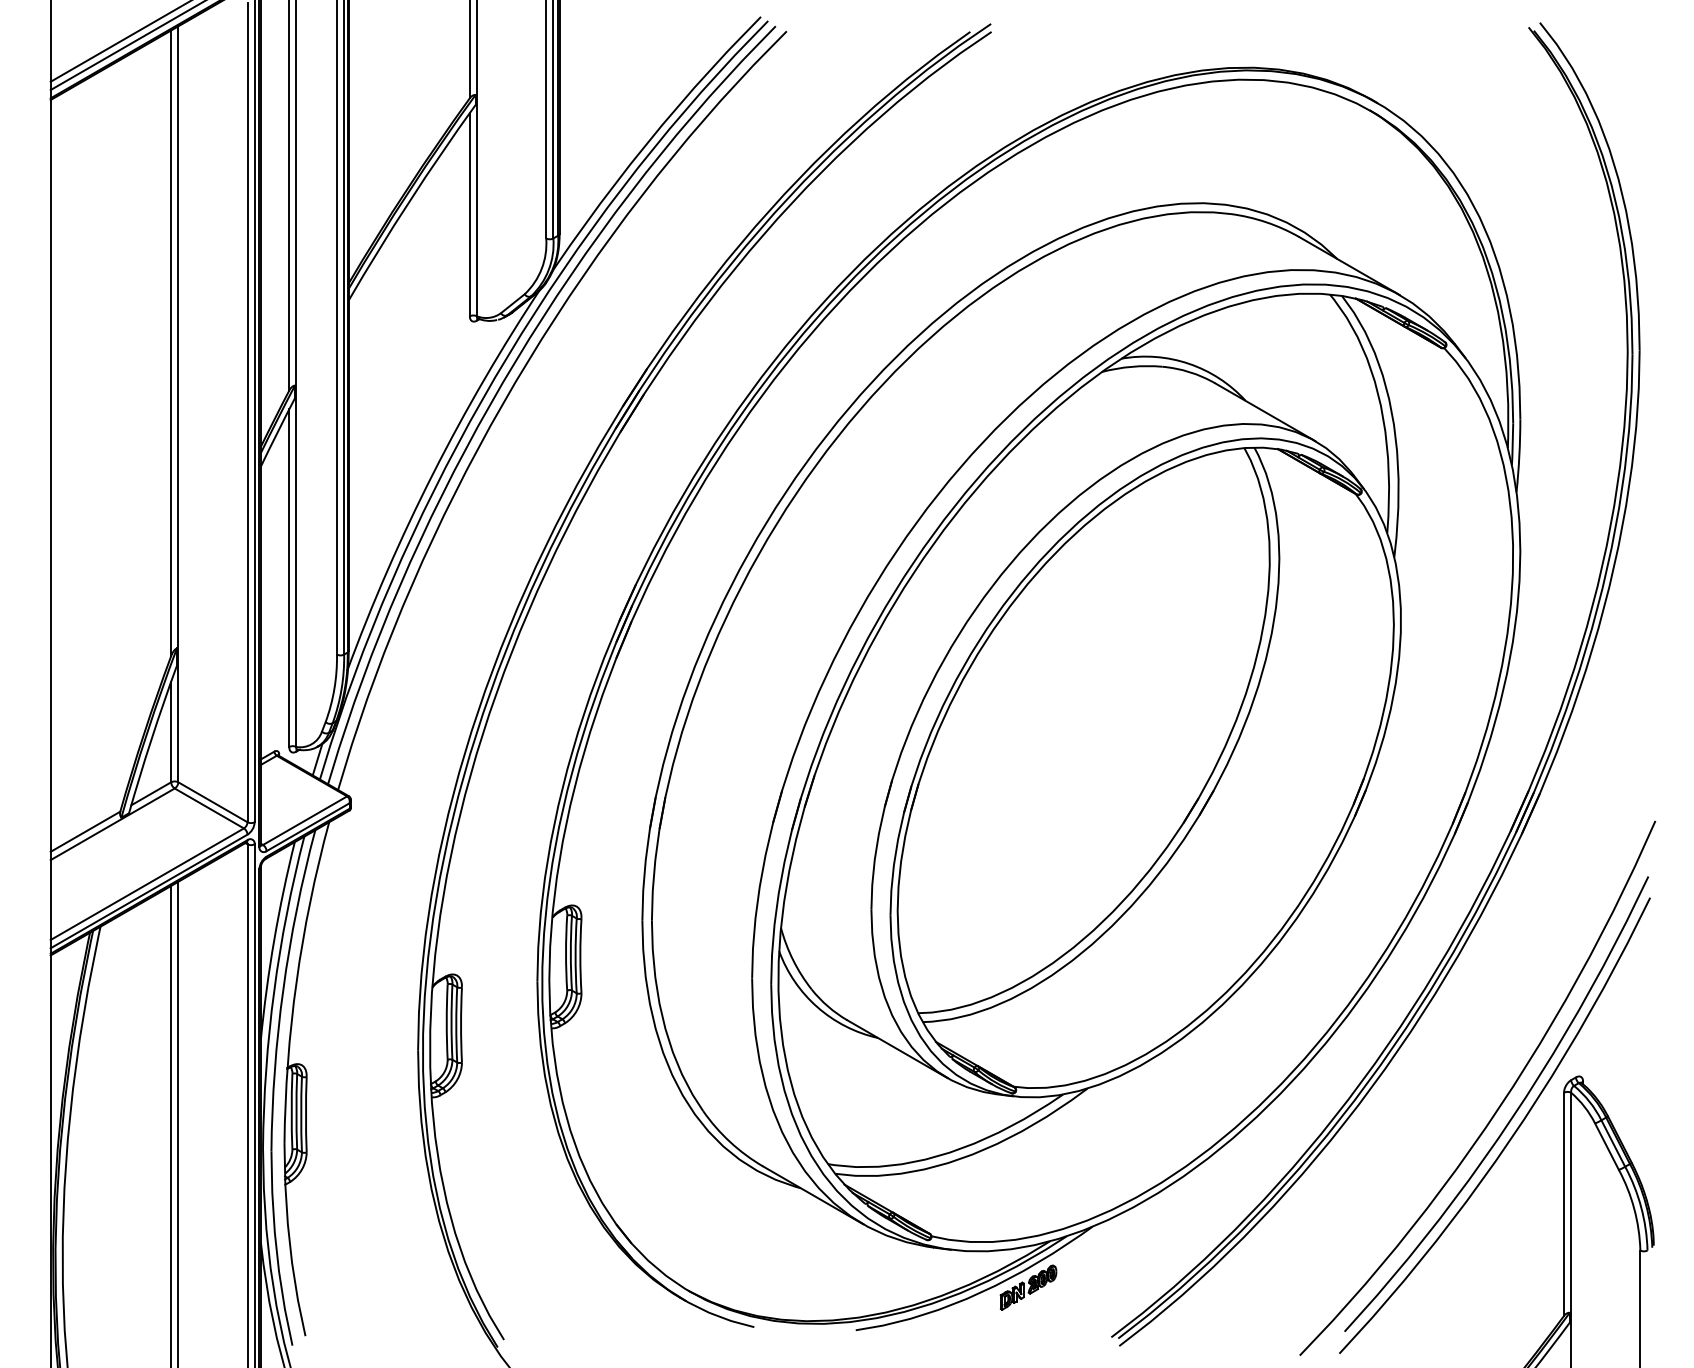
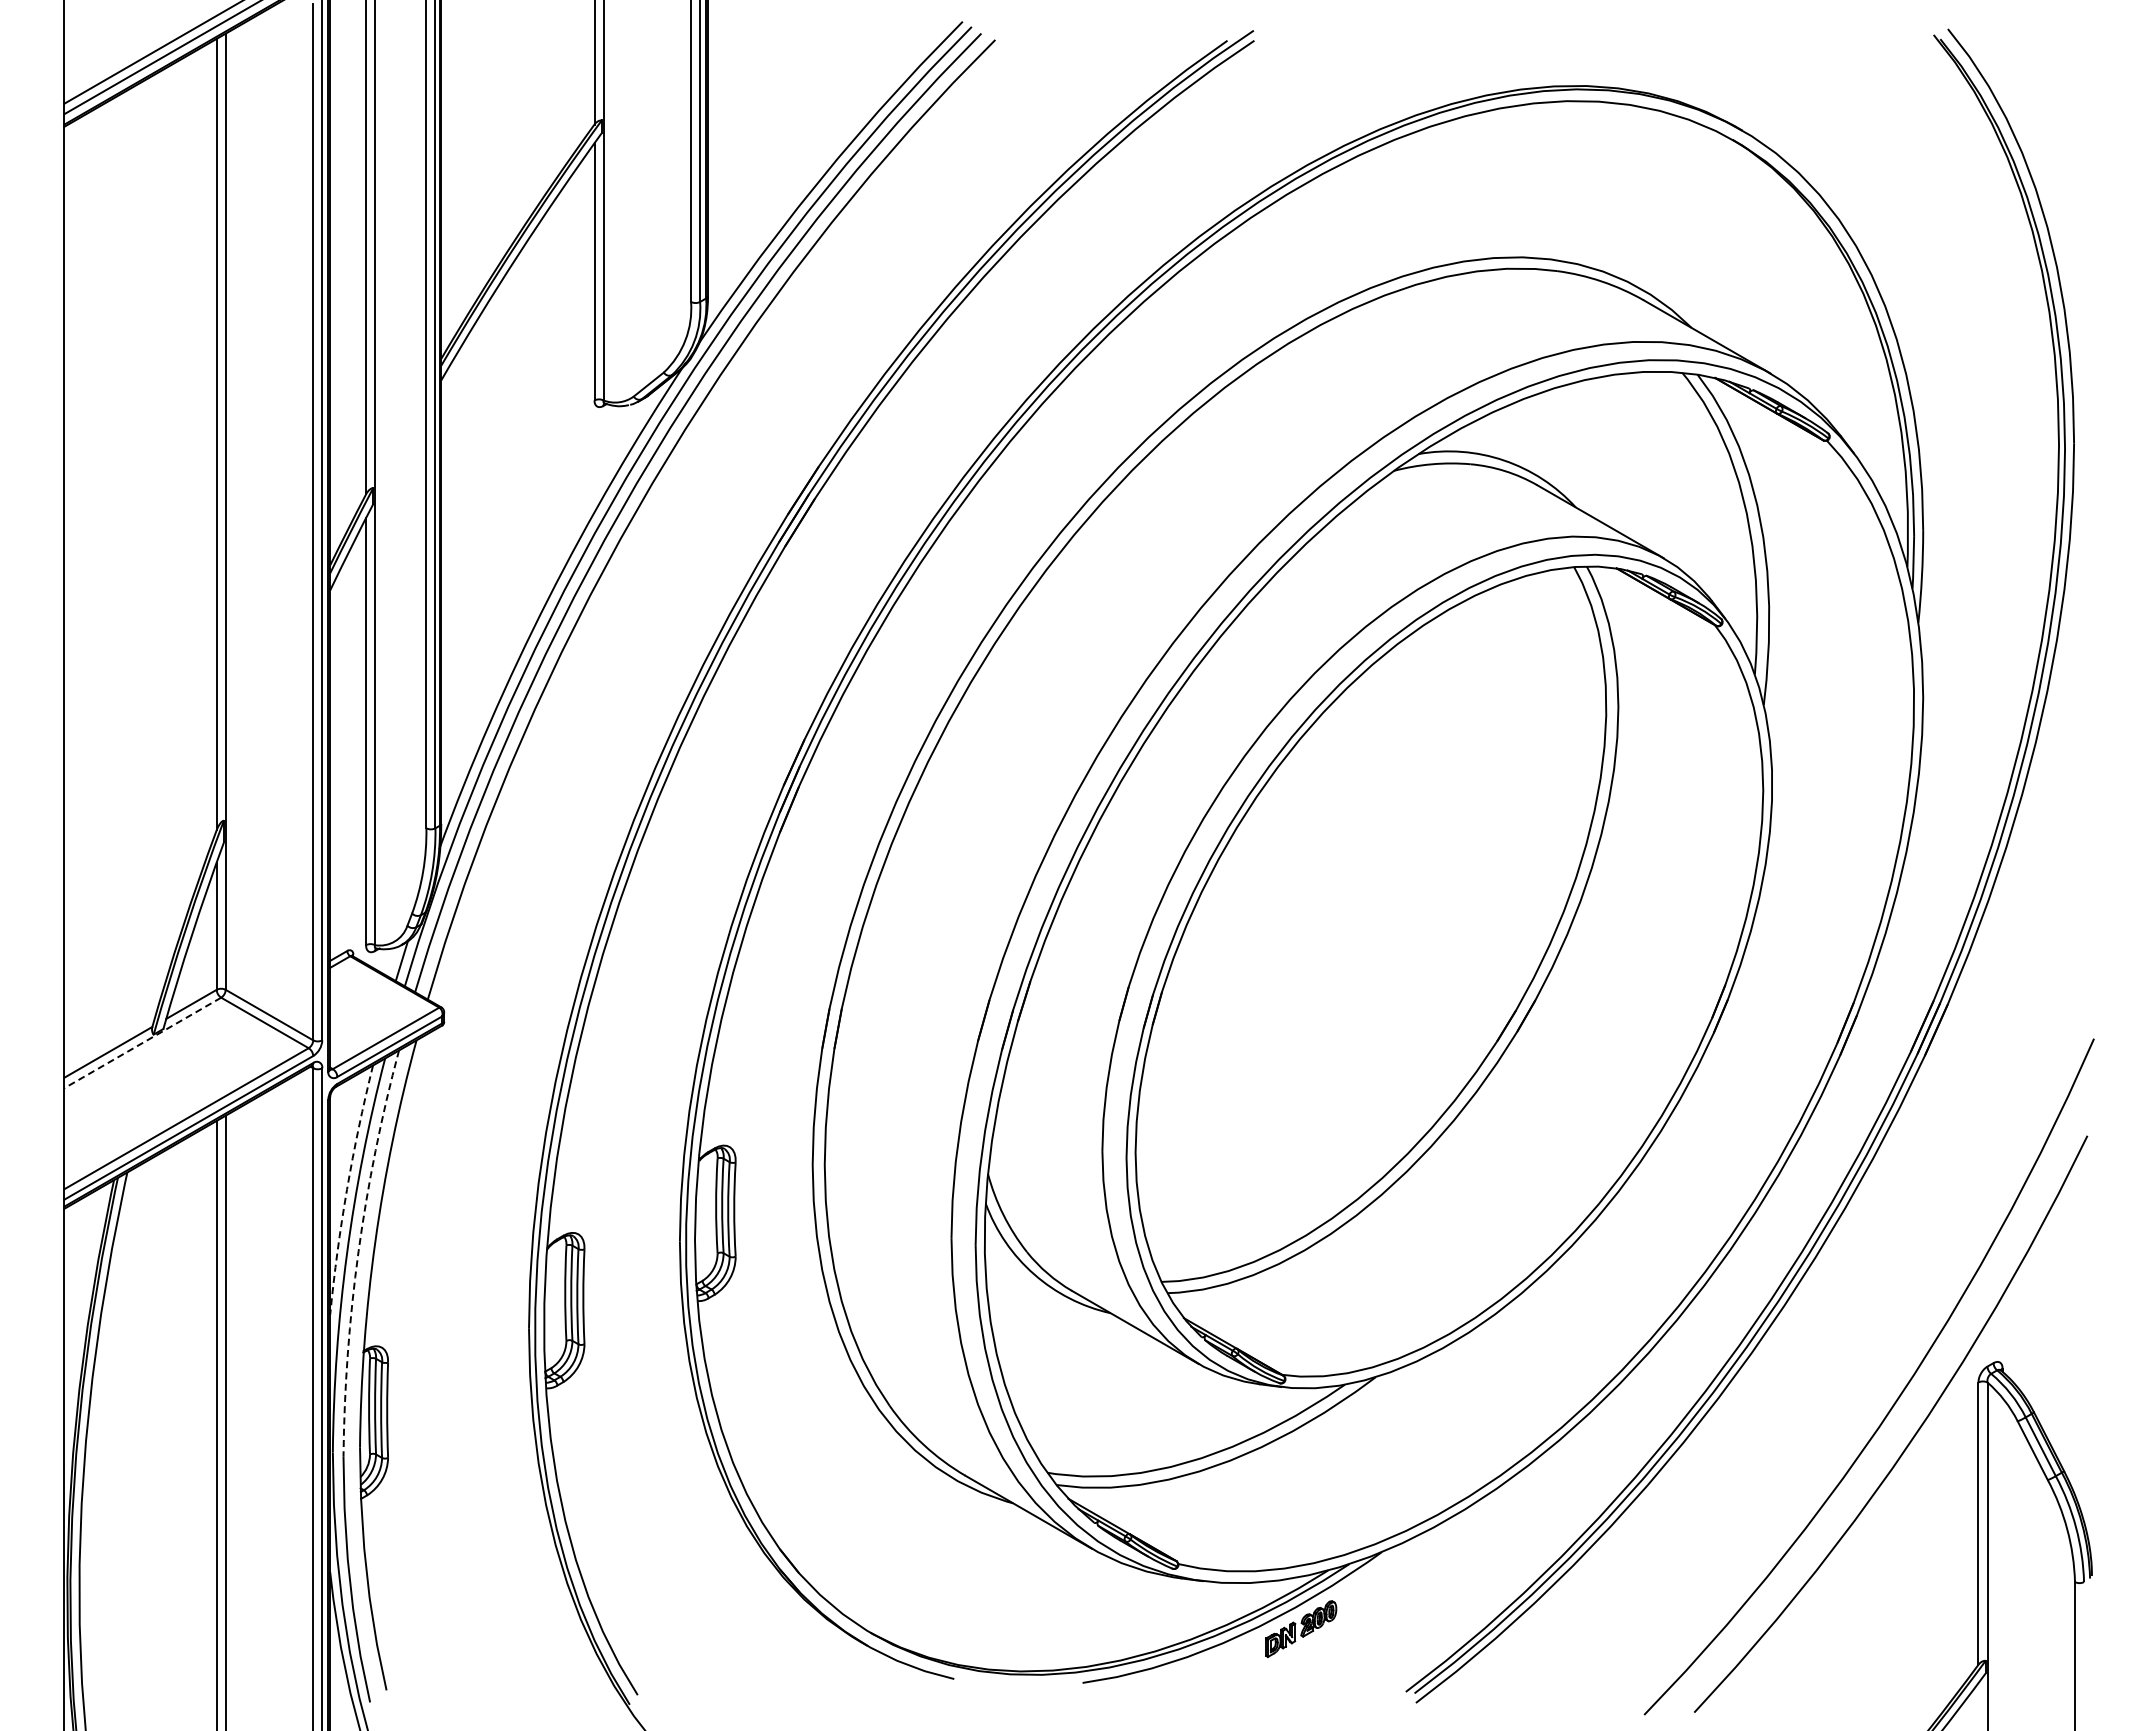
line: (112, 823) -> (142, 1042), solid -> dashed
arc: (274, 940) -> (347, 1189), solid -> dashed
arc: (283, 989) -> (358, 1251), solid -> dashed
curve: (1513, 1114) -> (1914, 1409), removed

